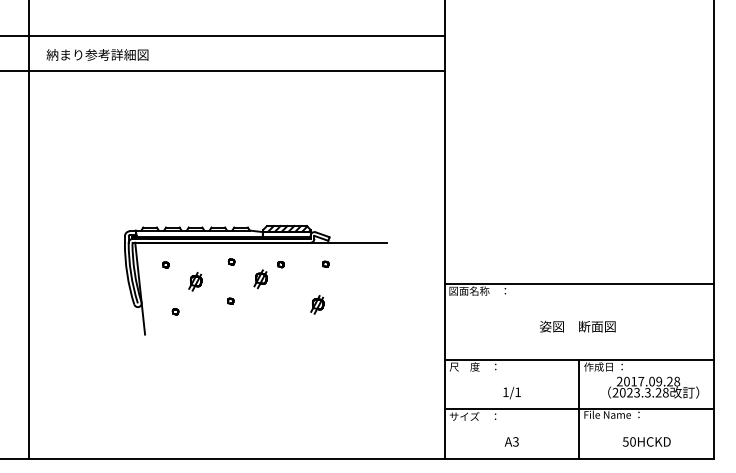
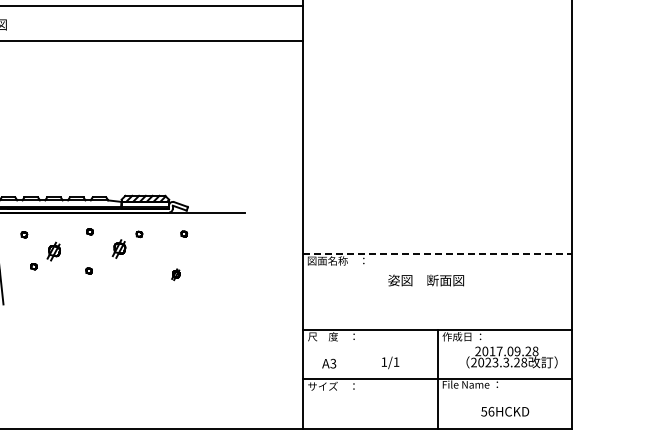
line: (579, 284) -> (437, 254), solid -> dashed
part: (317, 304) -> (175, 274), size x0.6
part: (175, 311) -> (33, 266), moved
text: (577, 326) -> (425, 280), moved
text: (511, 393) -> (389, 363), moved
text: (511, 441) -> (328, 363), moved
text: (632, 441) -> (490, 411), 50HCKD -> 56HCKD

